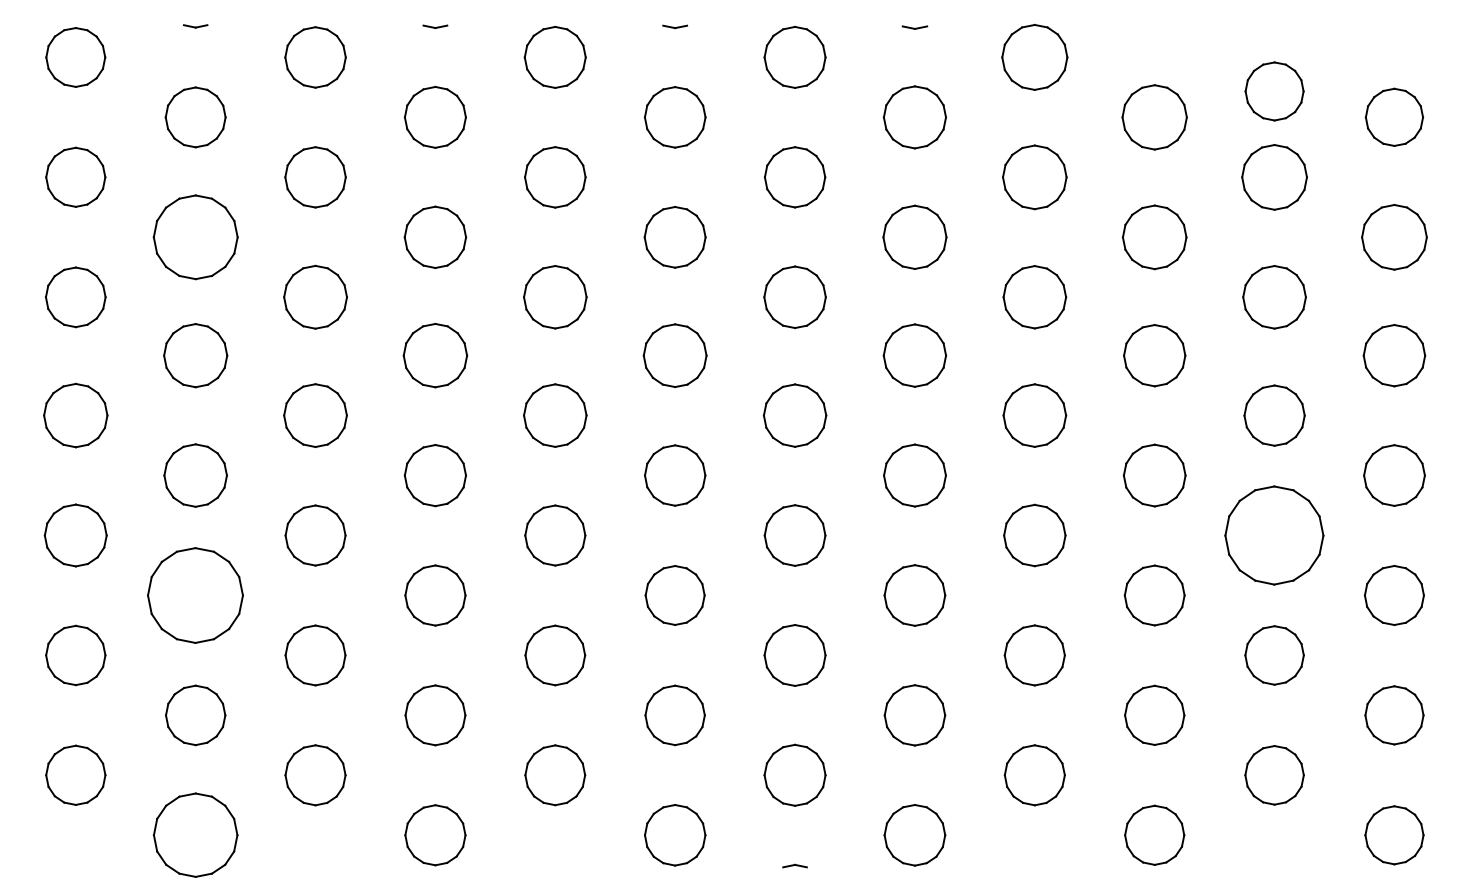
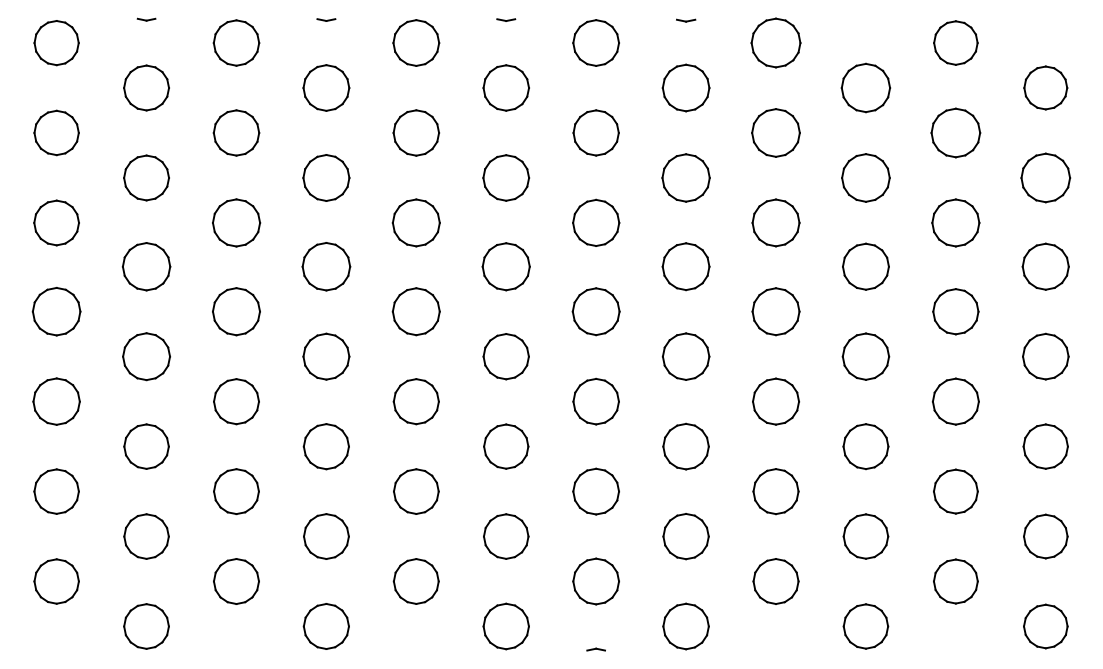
part: (1274, 91) -> (955, 43), moved
part: (195, 237) -> (146, 178), size x0.71
part: (1274, 535) -> (955, 401), size x0.62
part: (195, 595) -> (146, 446), size x0.62
part: (195, 835) -> (146, 626), size x0.71

